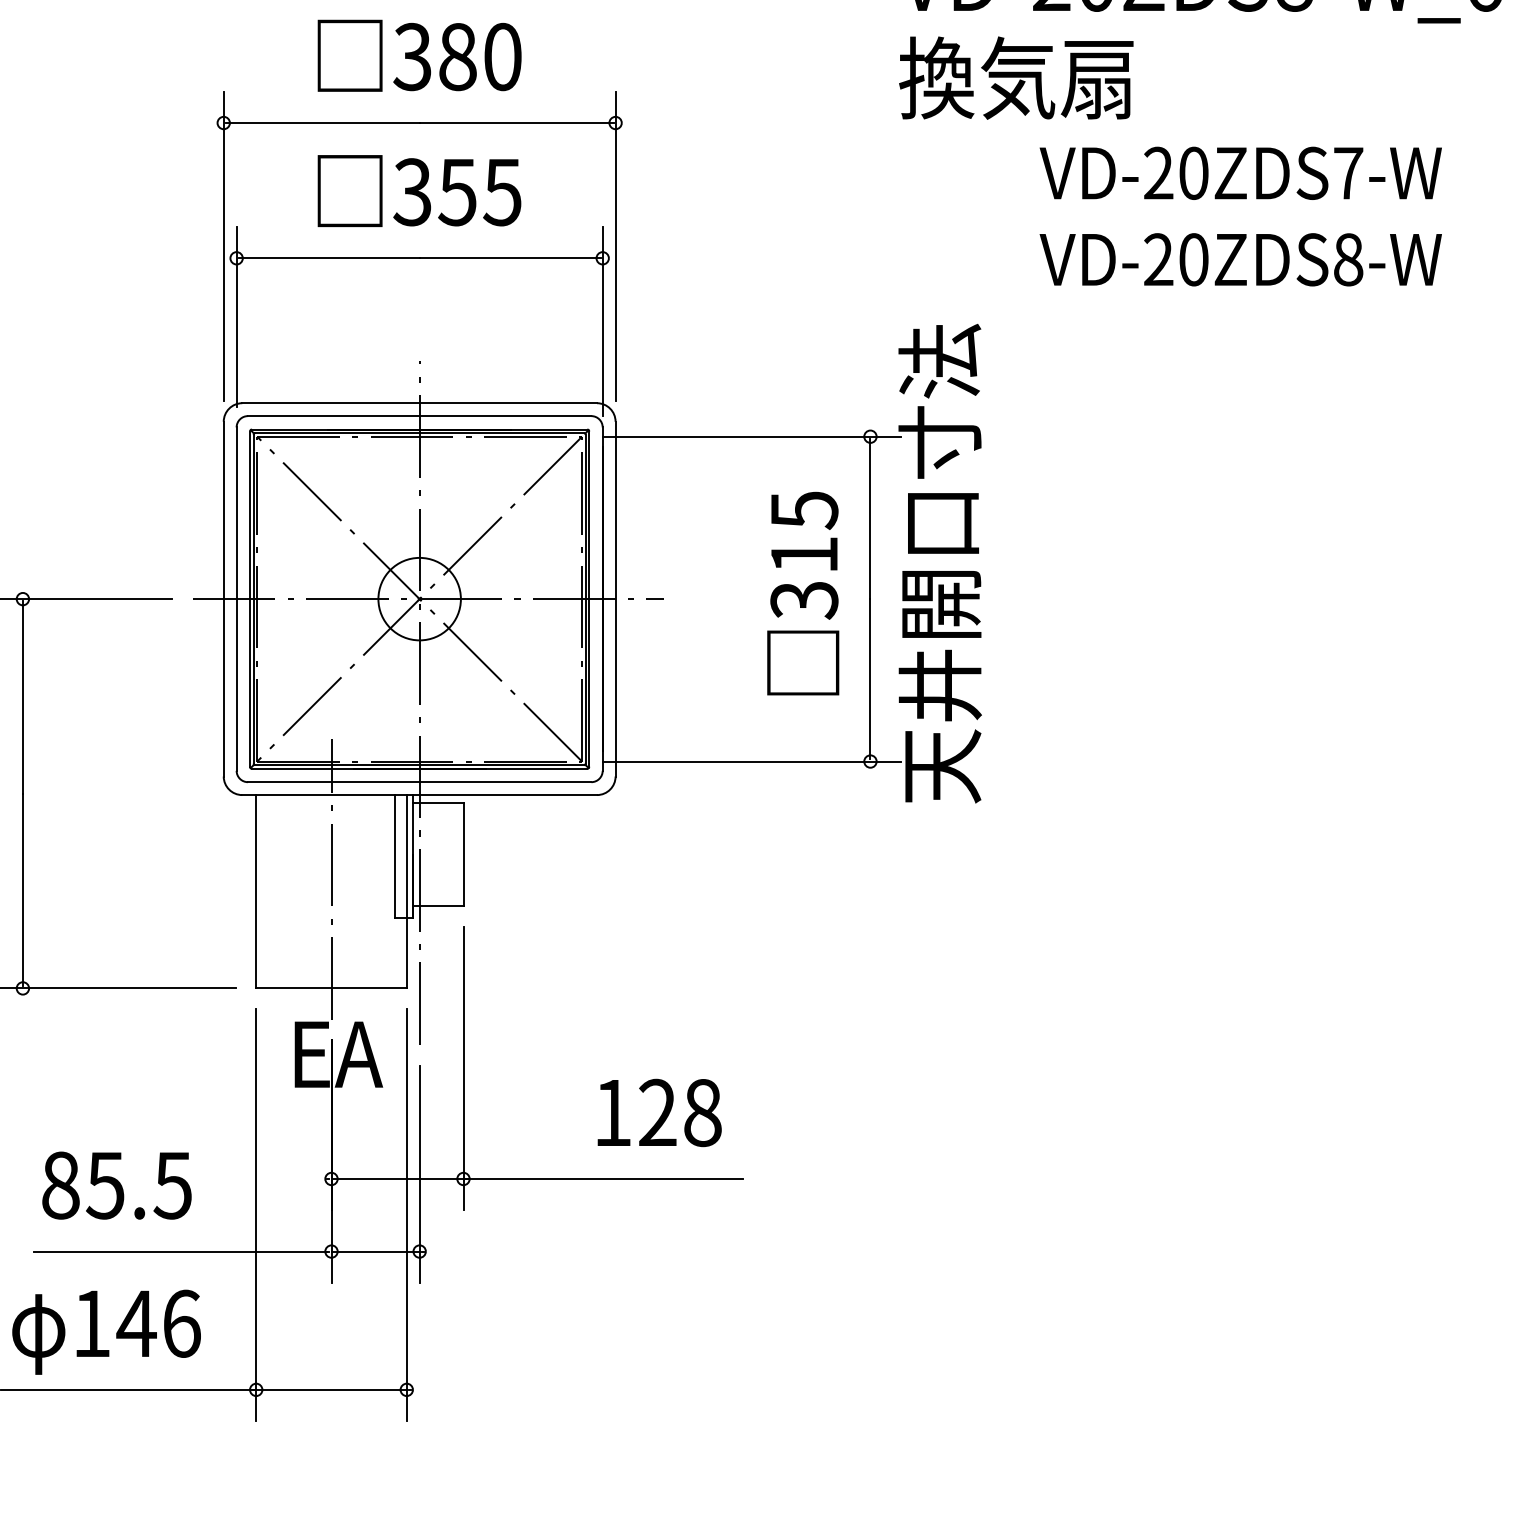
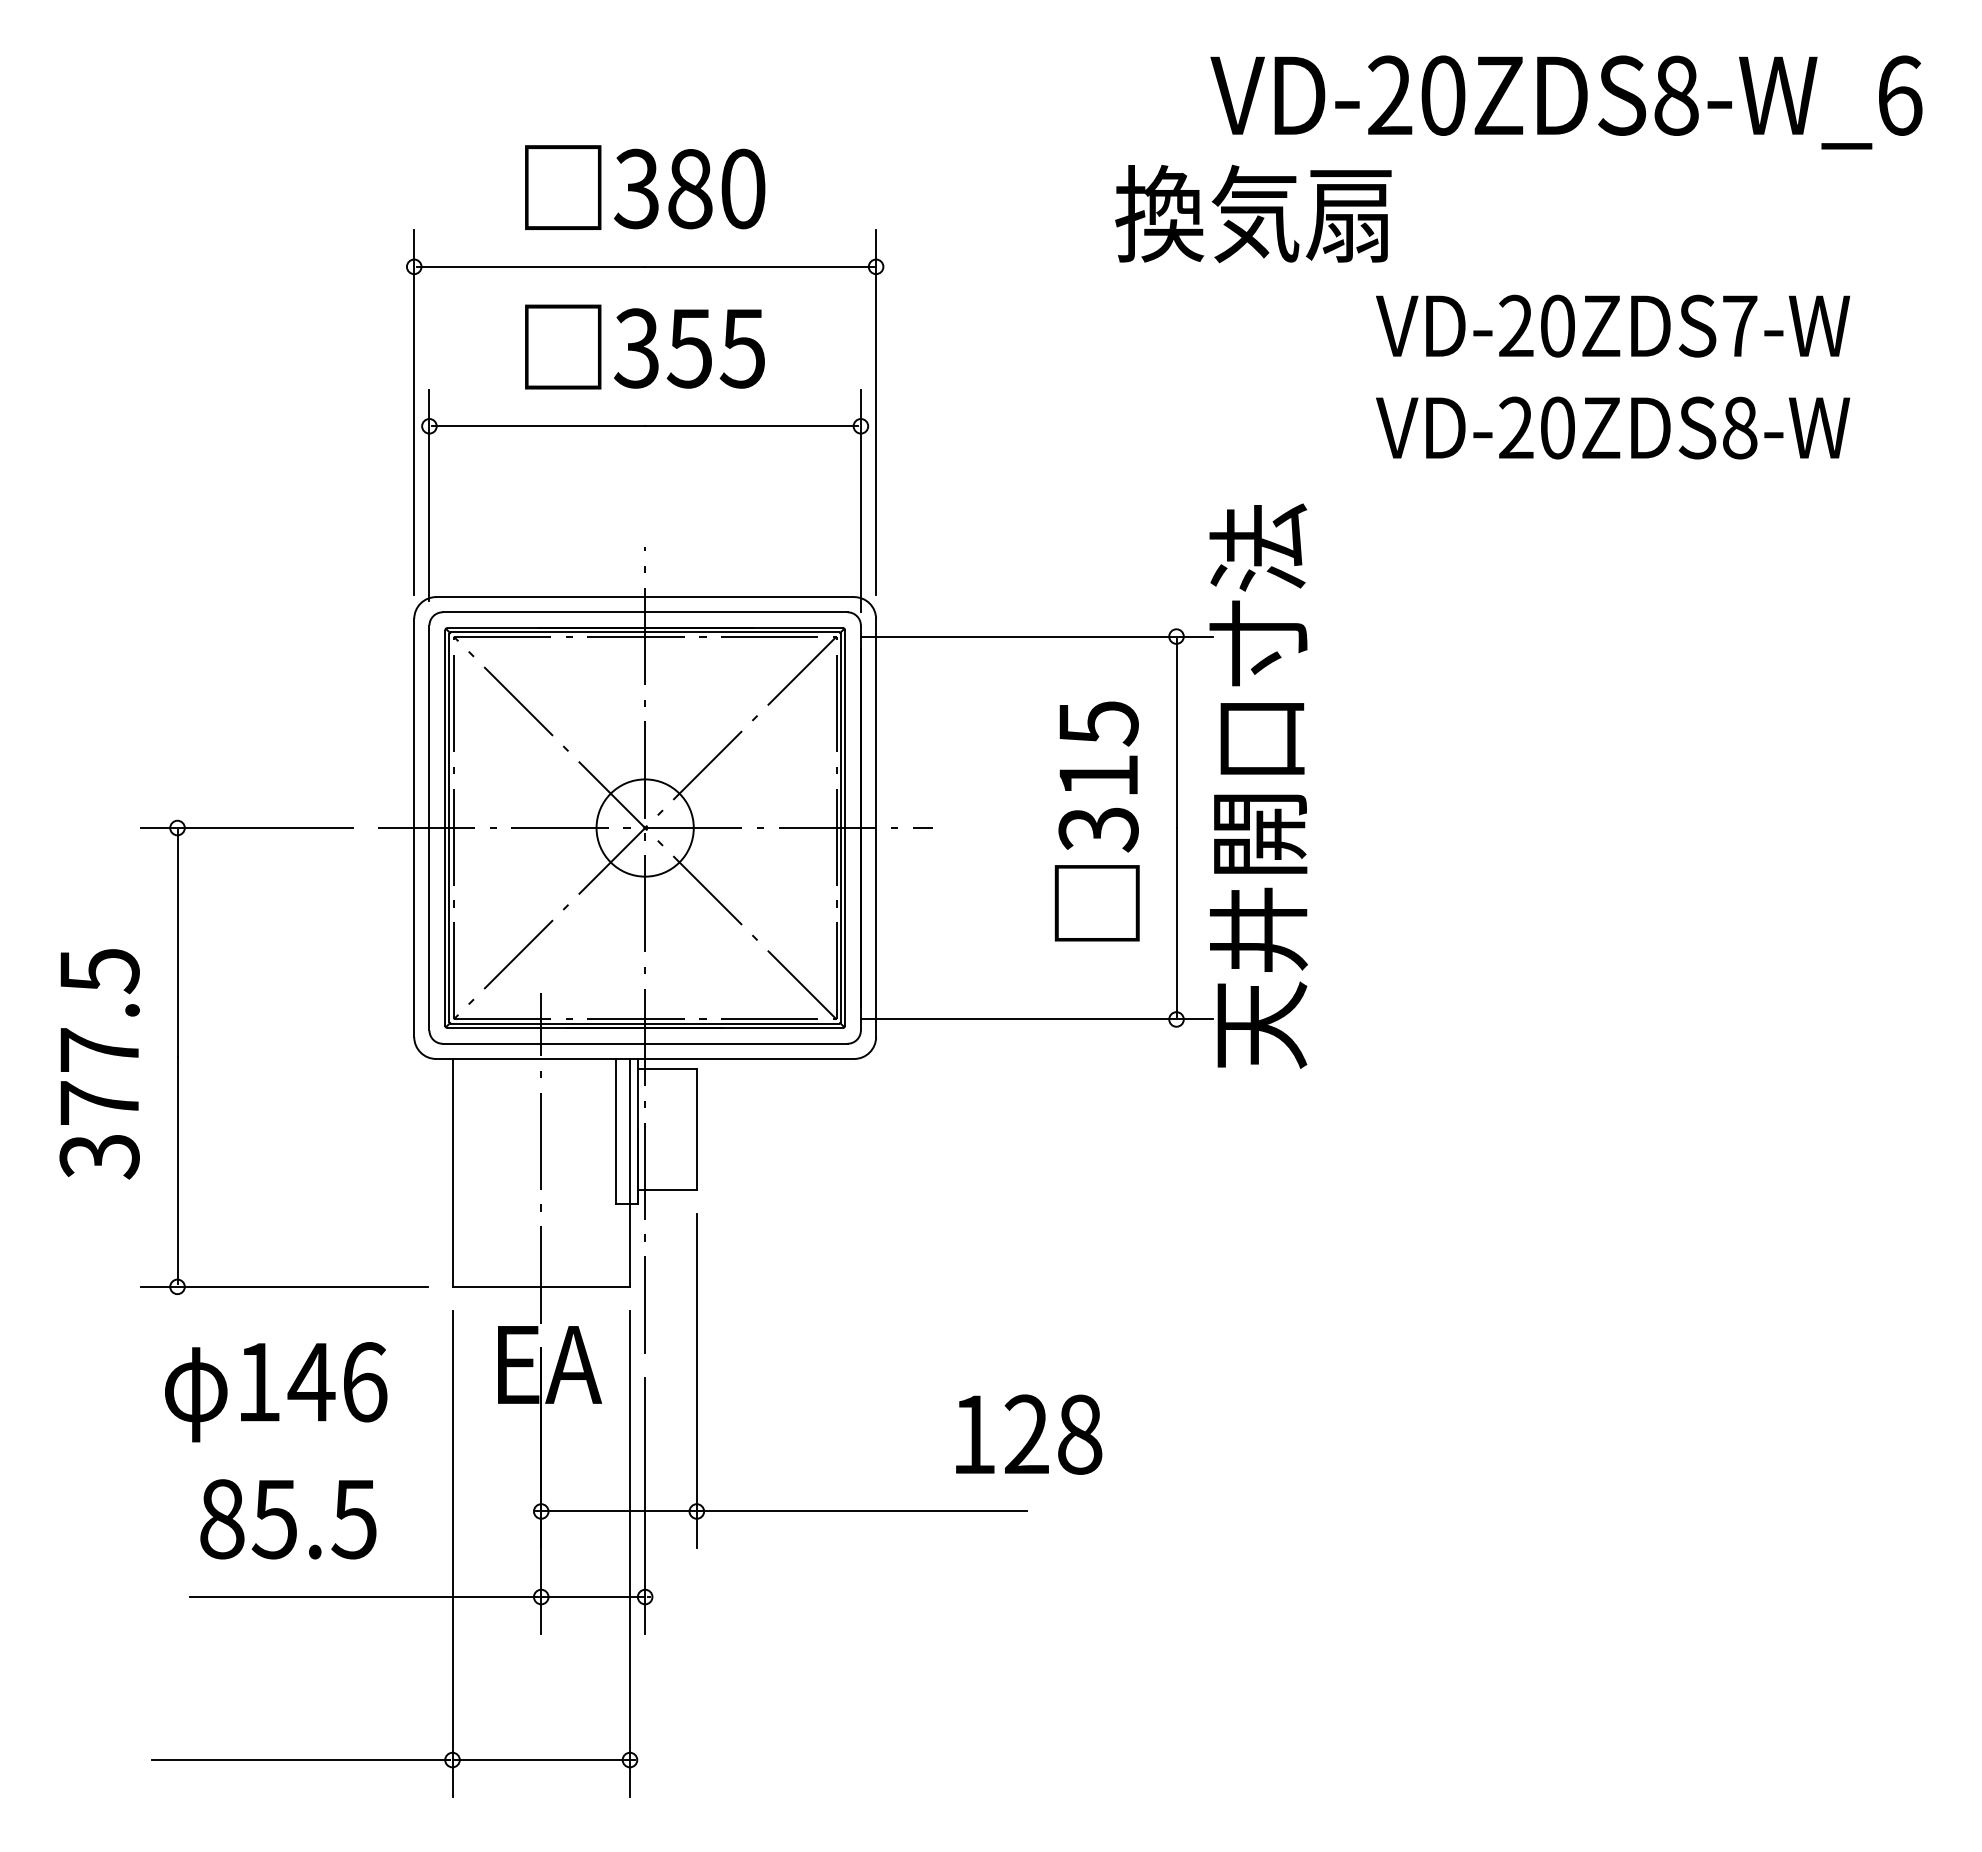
text: (1016, 77) -> (1253, 213), moved
text: (660, 1112) -> (1029, 1434), moved
text: (106, 1332) -> (276, 1392), moved

